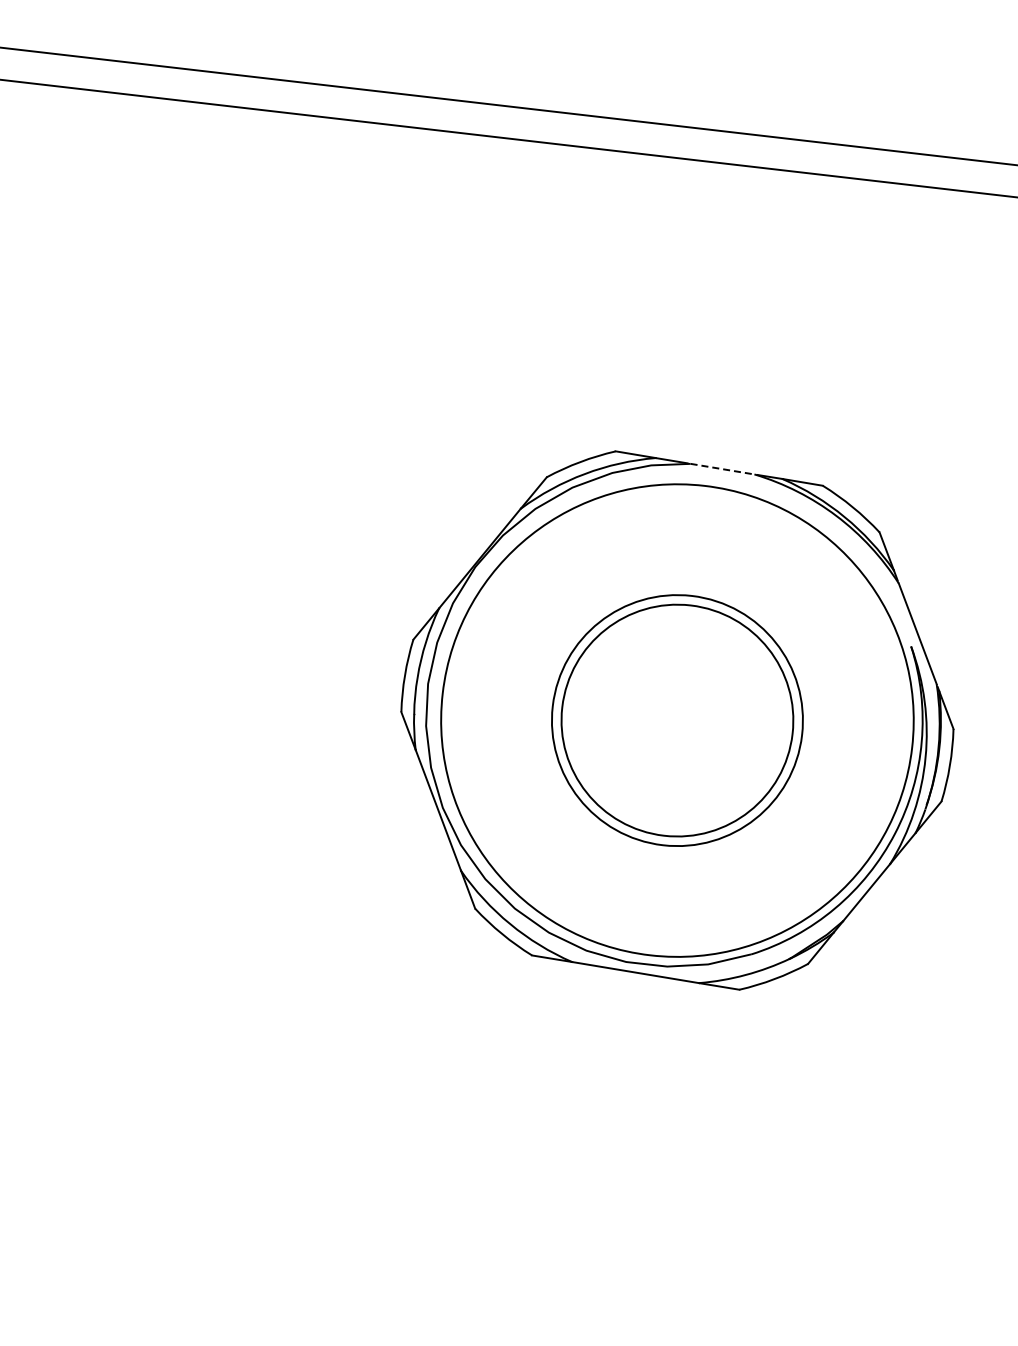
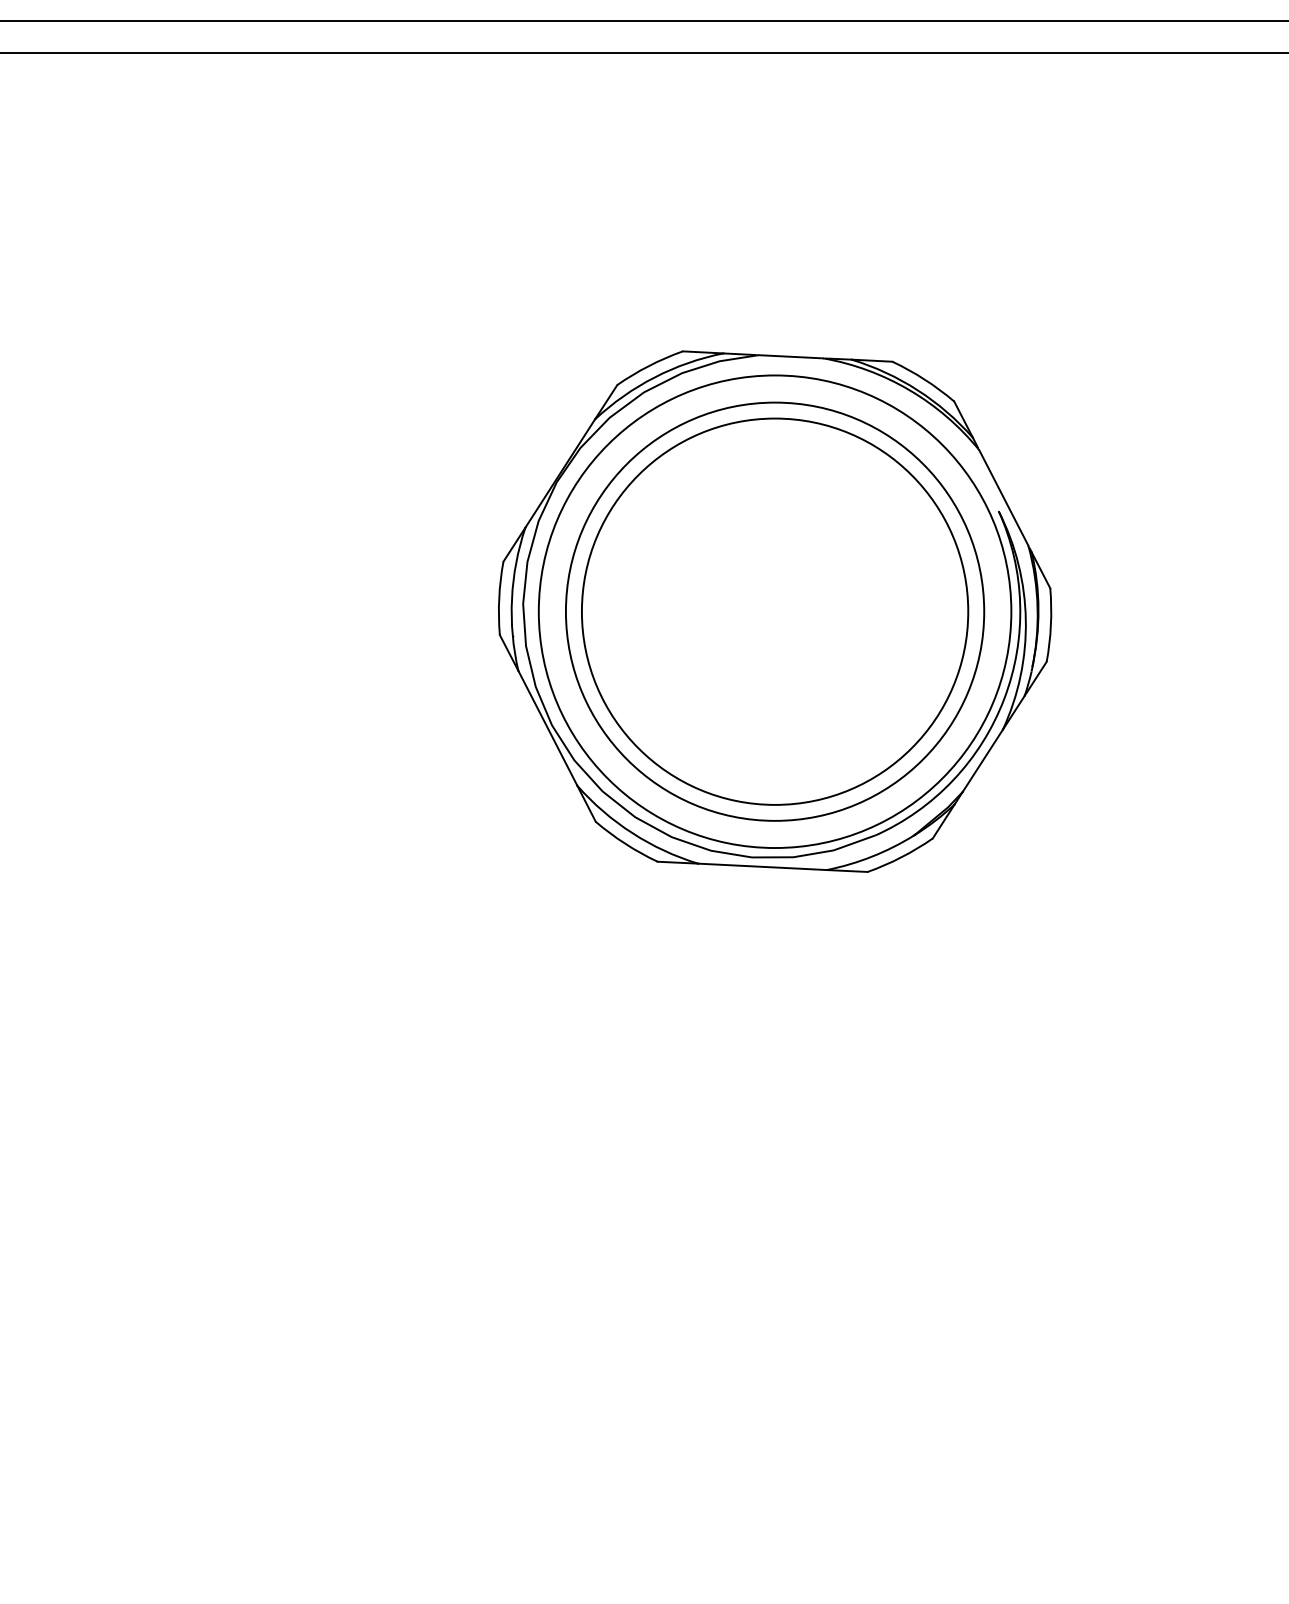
line: (723, 468) -> (791, 356), dashed -> solid
circle: (676, 720) -> (774, 611), size x1.67
circle: (676, 720) -> (774, 611), size x1.67

